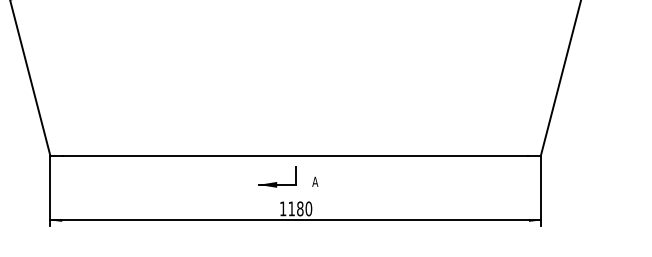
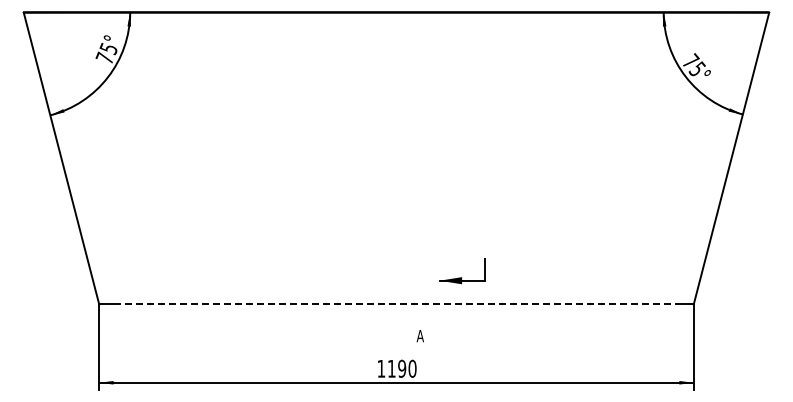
line: (295, 155) -> (396, 304), solid -> dashed
part: (276, 182) -> (461, 277), moved
text: (300, 208) -> (402, 368), 1180 -> 1190

